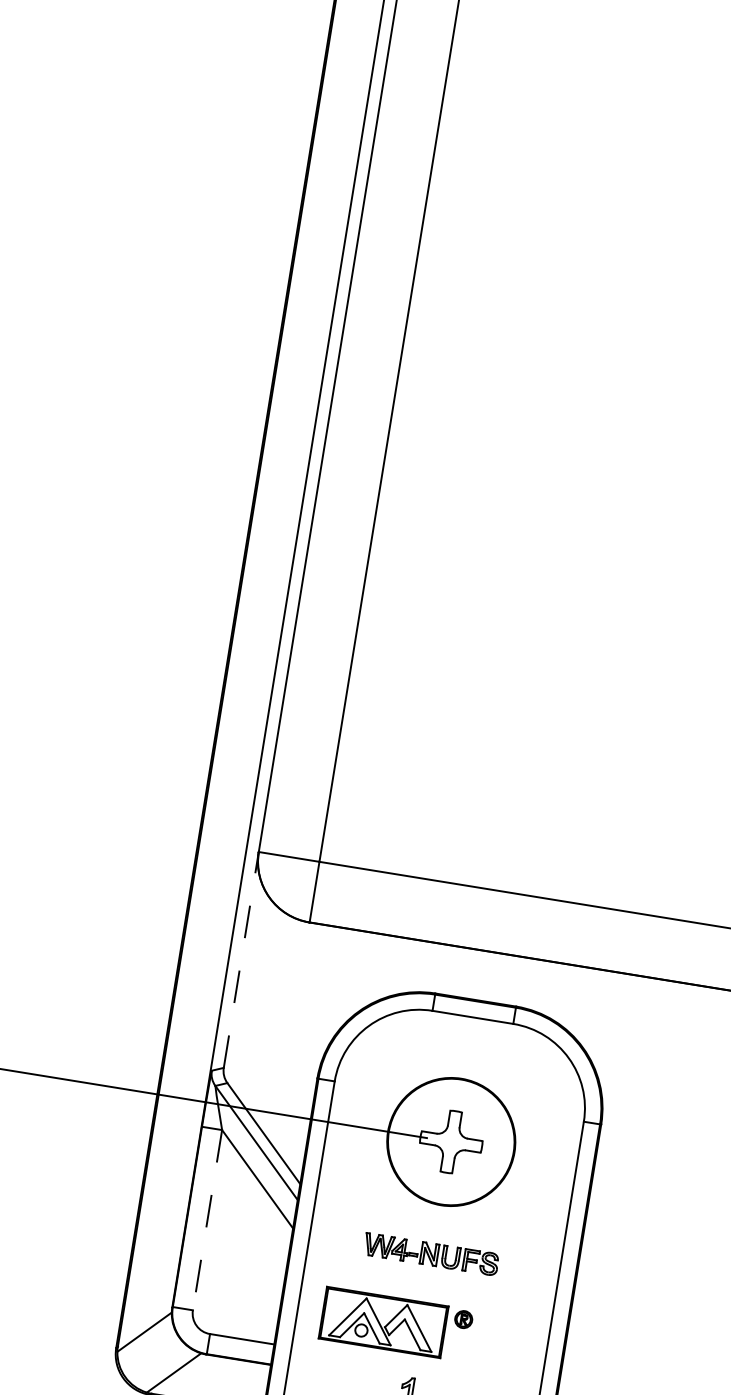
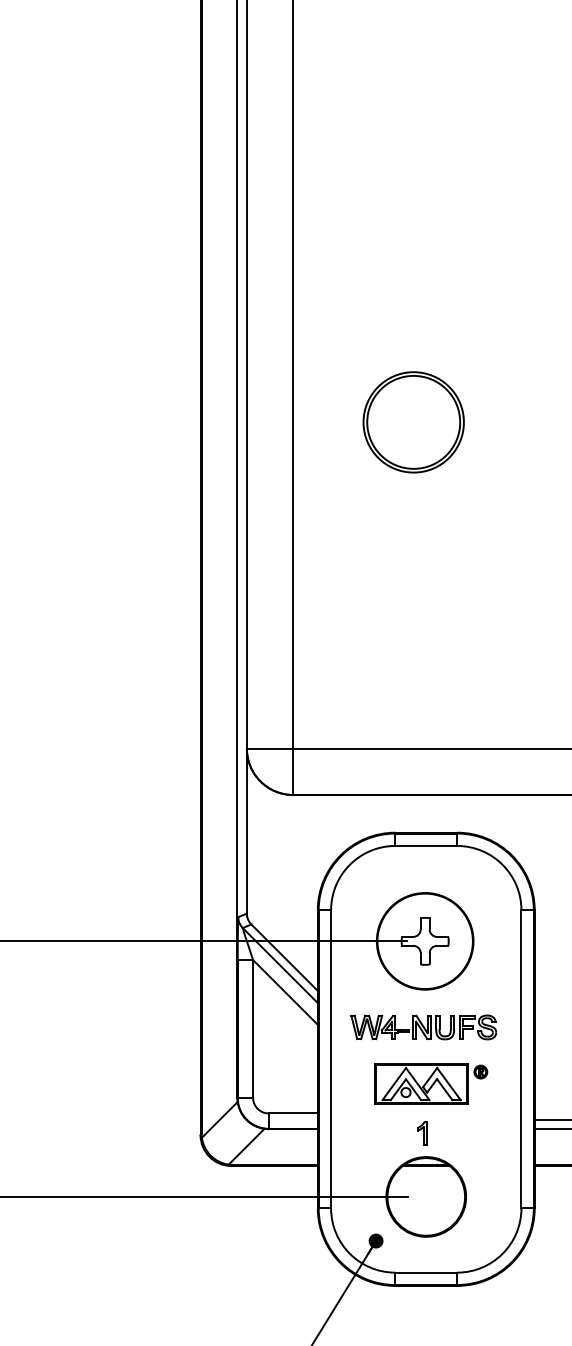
part: (545, 460) -> (413, 422), added
line: (240, 959) -> (246, 830), dashed -> solid
line: (208, 1219) -> (253, 1028), dashed -> solid
part: (430, 1254) -> (423, 1027), size x1.43
part: (396, 1324) -> (431, 1083), moved

